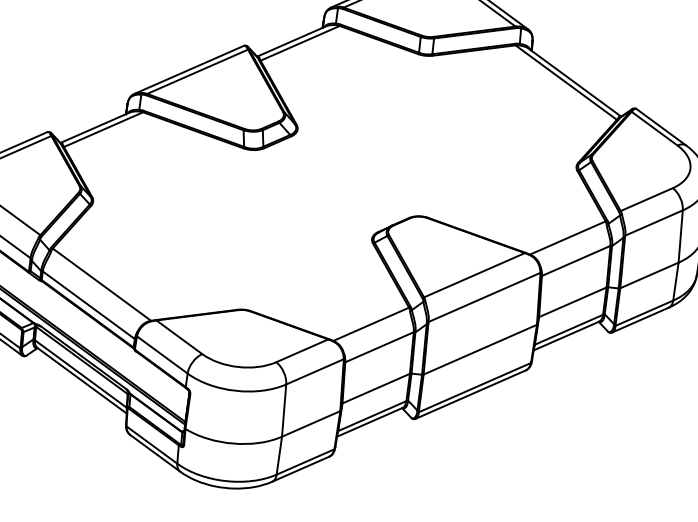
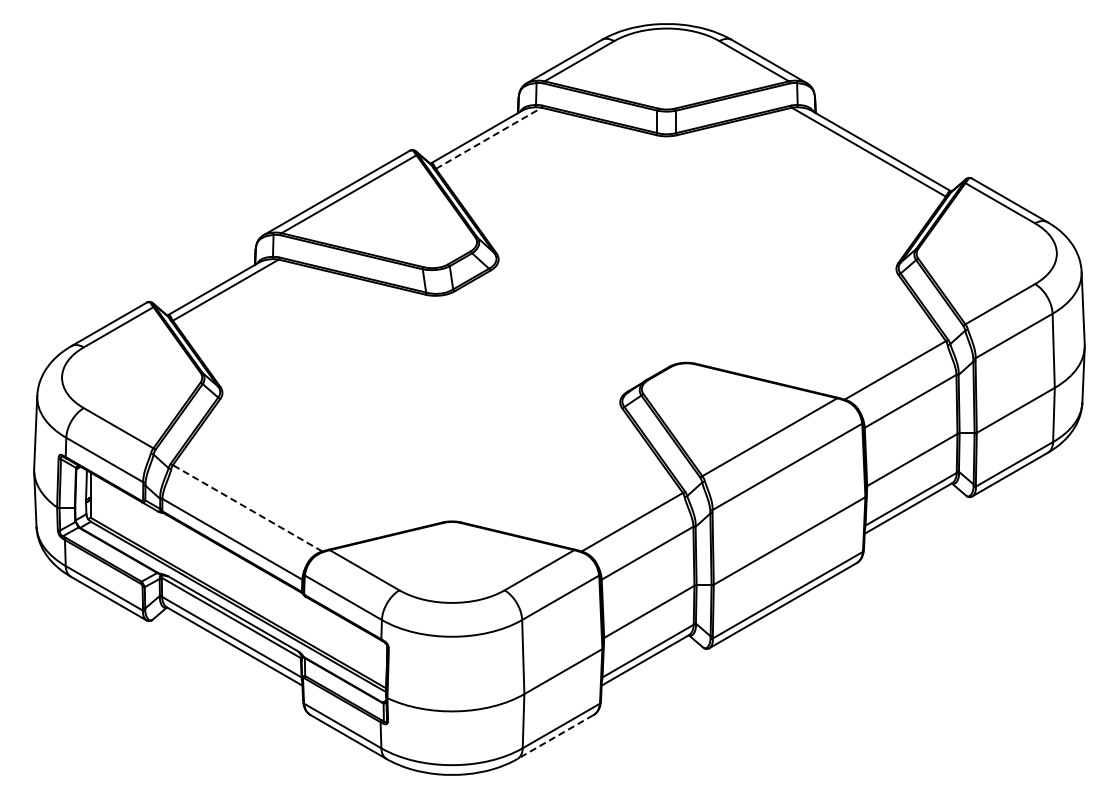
line: (300, 43) -> (489, 138), solid -> dashed
line: (101, 284) -> (247, 508), solid -> dashed
line: (300, 469) -> (555, 737), solid -> dashed

